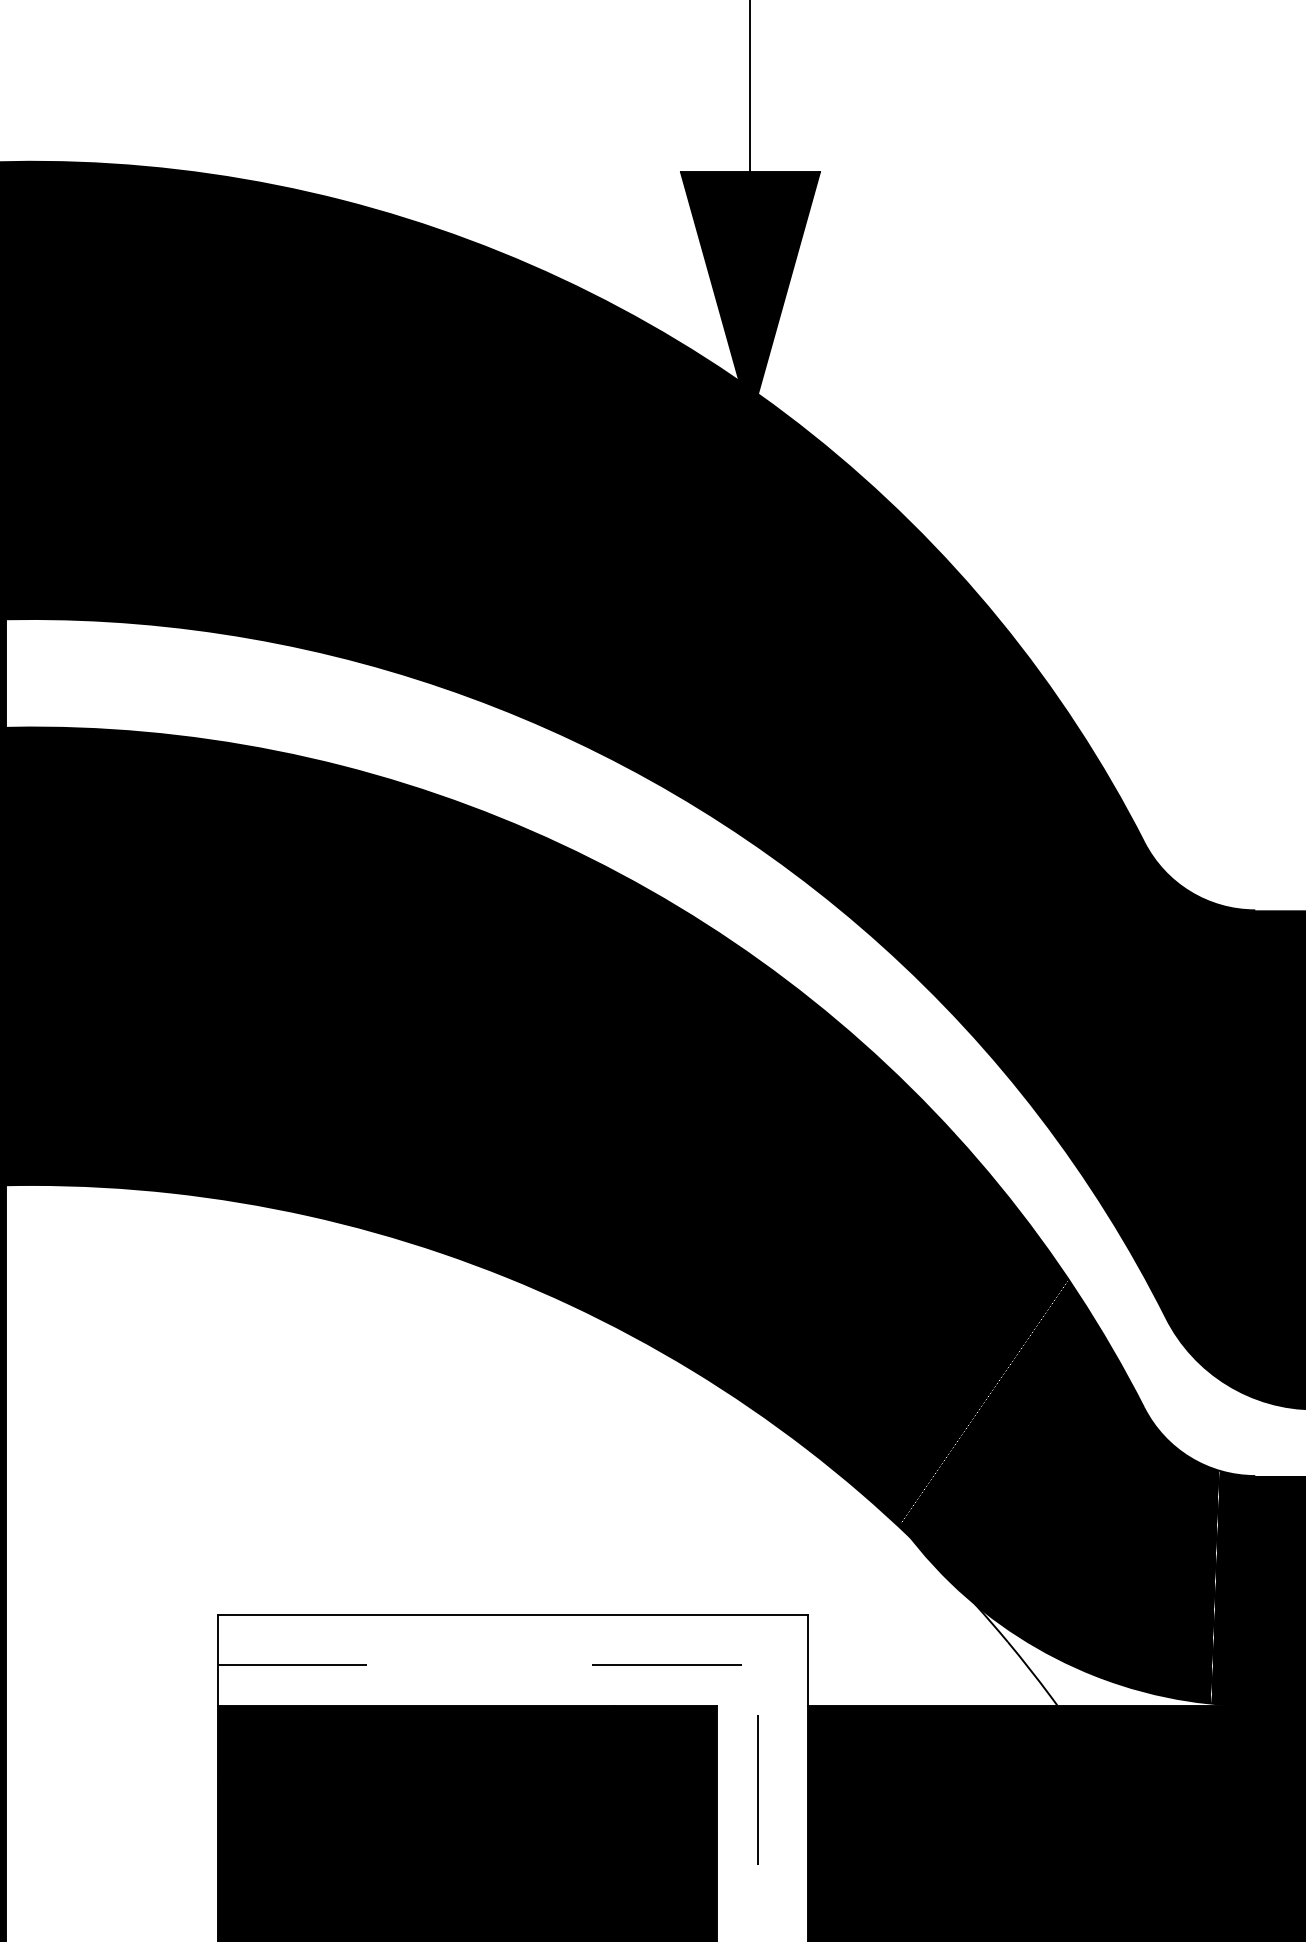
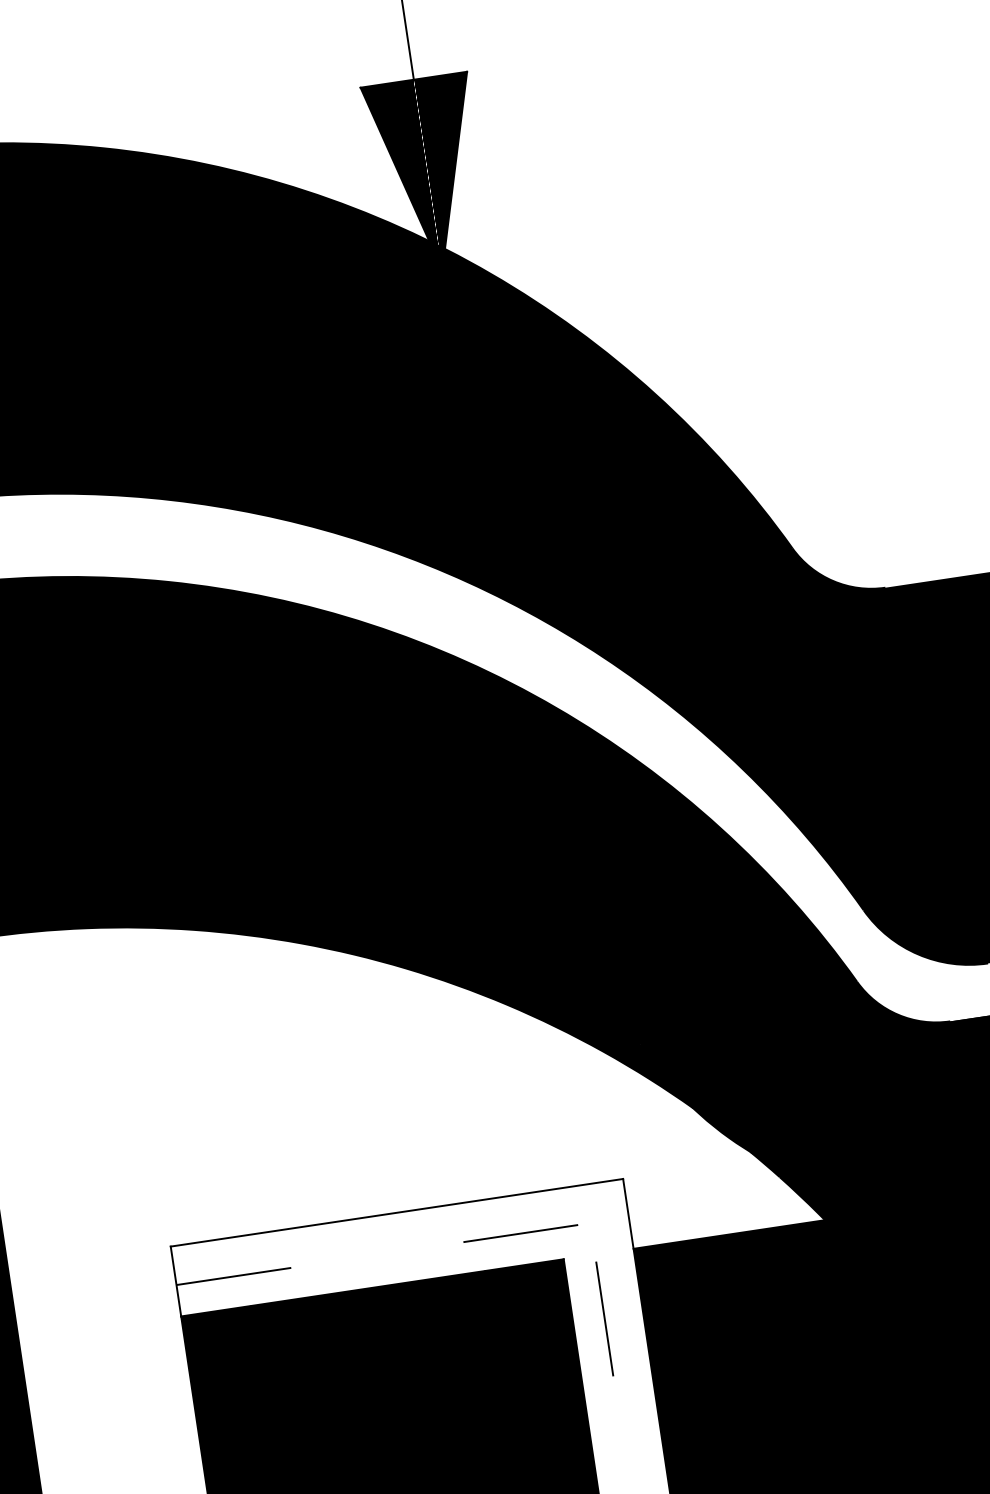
fill: (1116, 1656) -> (864, 1175), added

